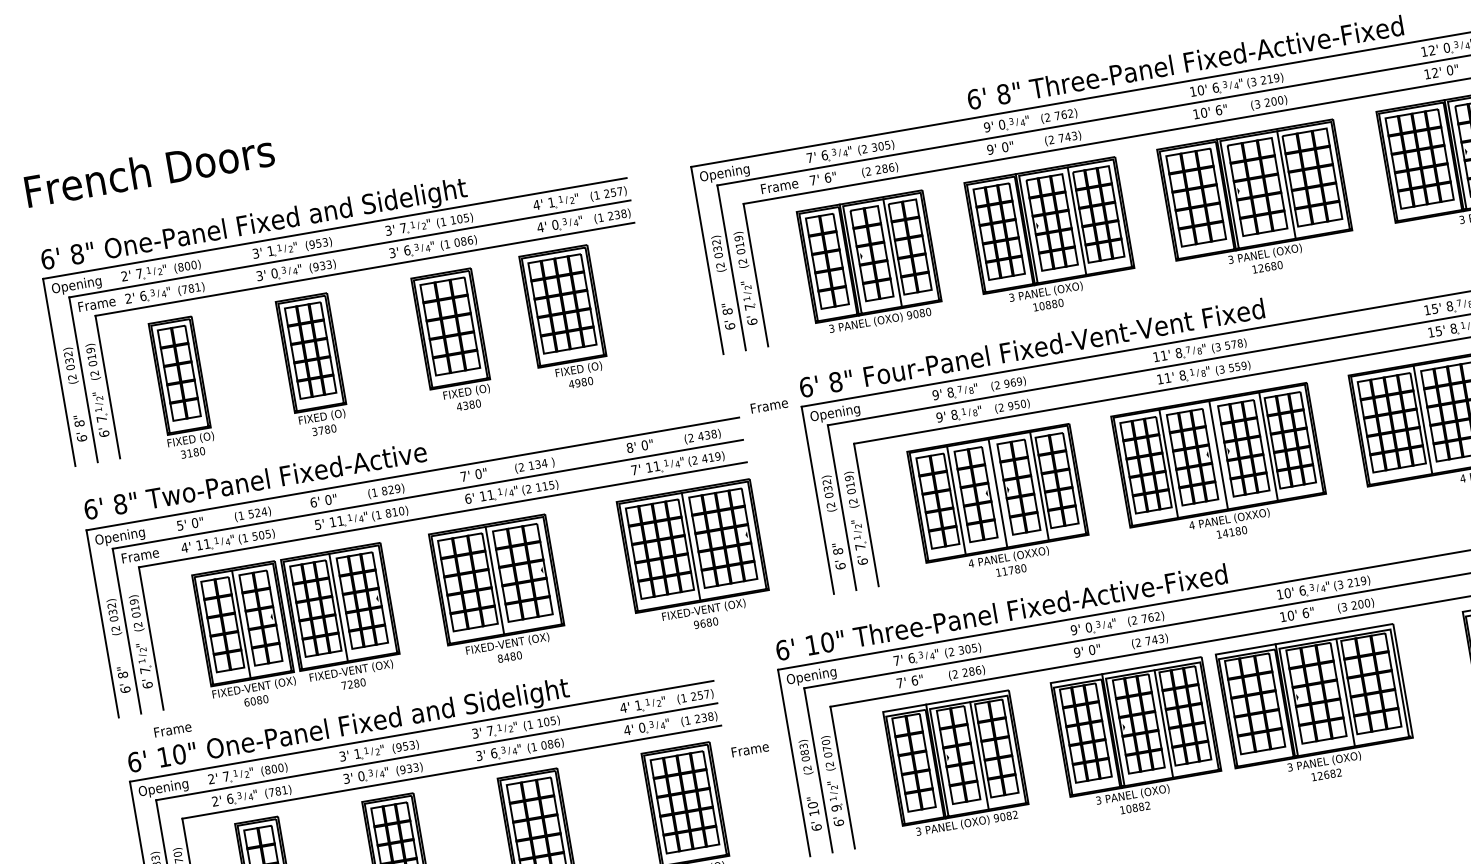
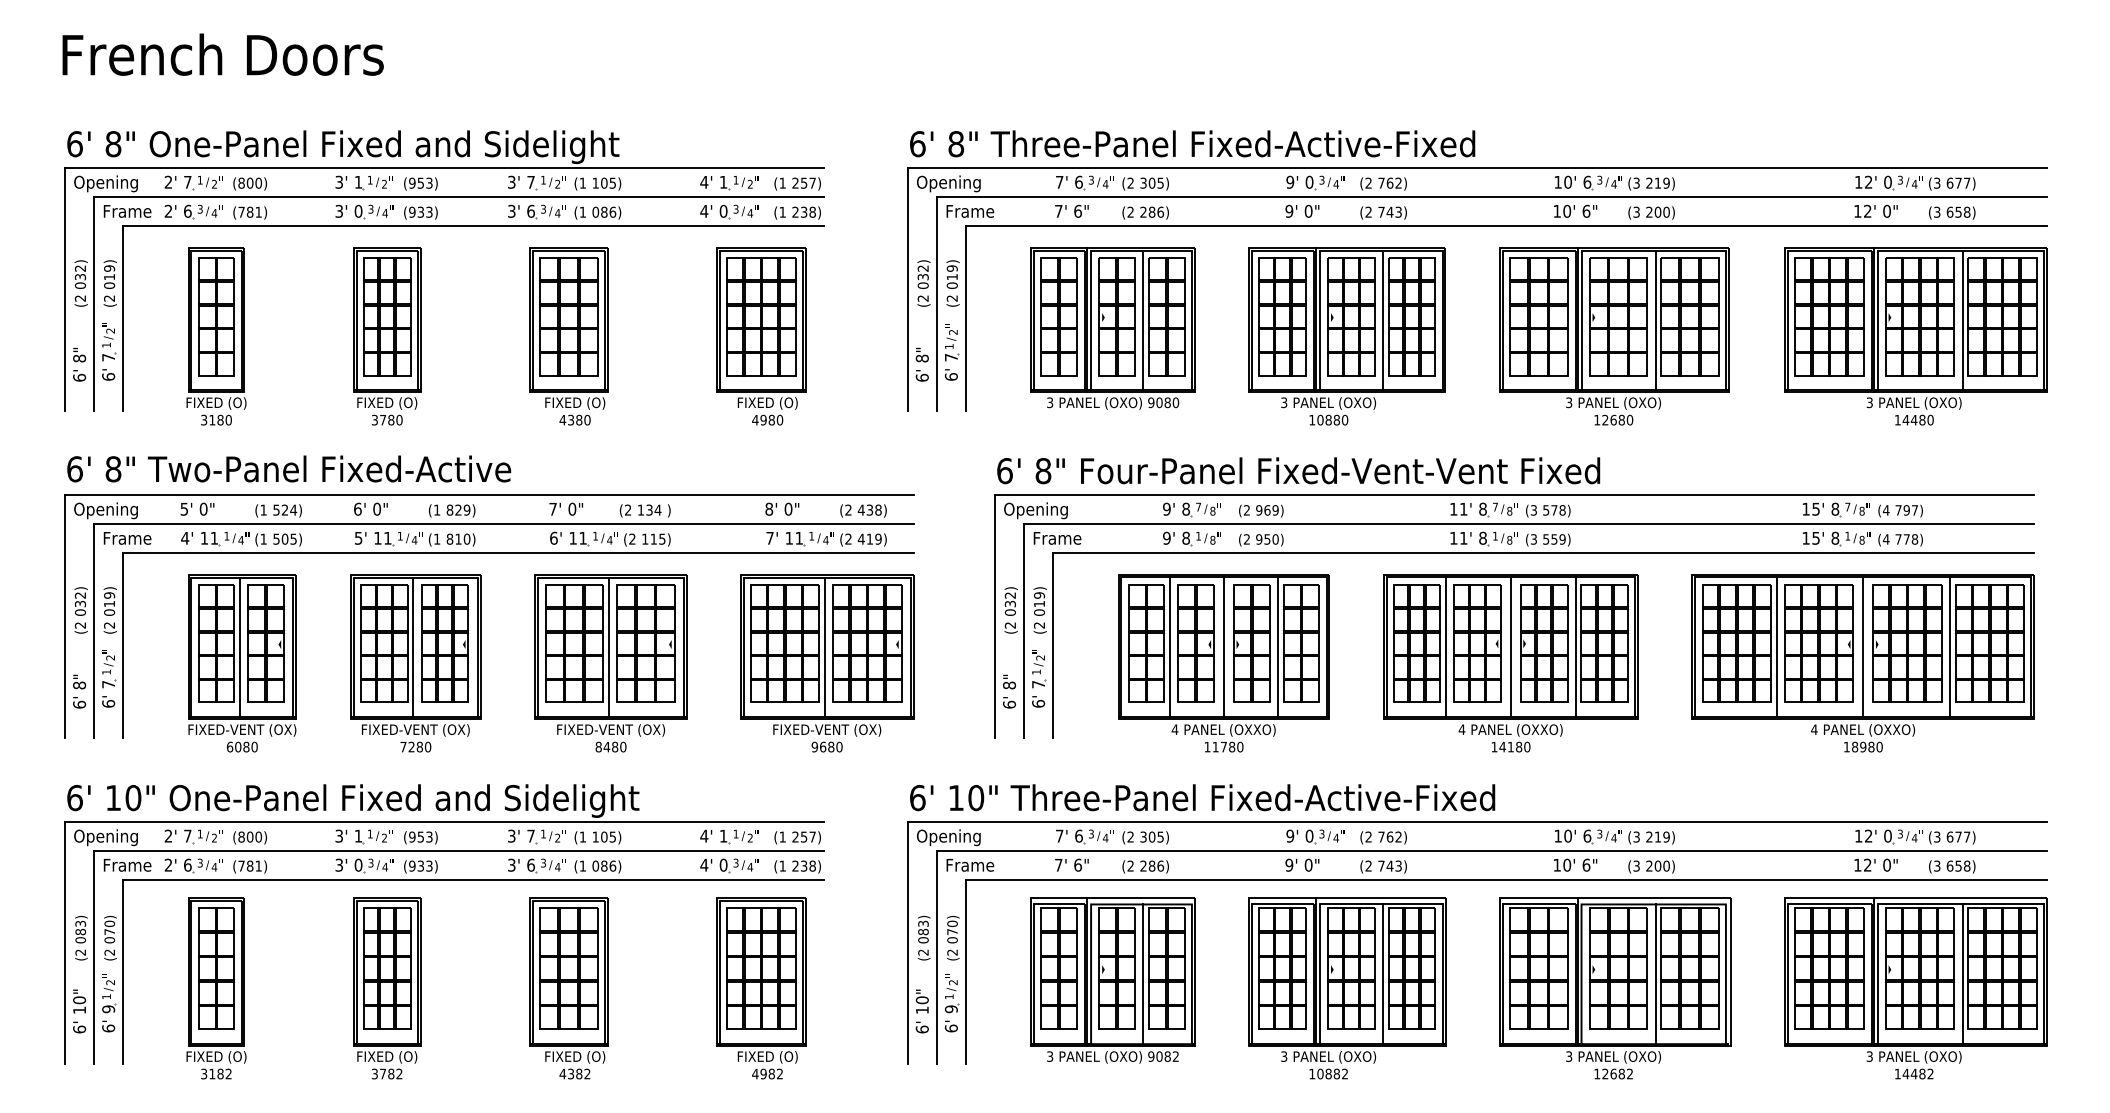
text: (1185, 62) -> (1192, 143), moved
text: (779, 186) -> (970, 211), moved
part: (565, 319) -> (761, 336), moved
text: (769, 405) -> (1057, 538), moved
part: (498, 592) -> (610, 663), moved
part: (342, 619) -> (415, 663), moved
part: (1316, 708) -> (1615, 988), moved
text: (172, 729) -> (127, 865), moved
text: (750, 749) -> (970, 865), moved

